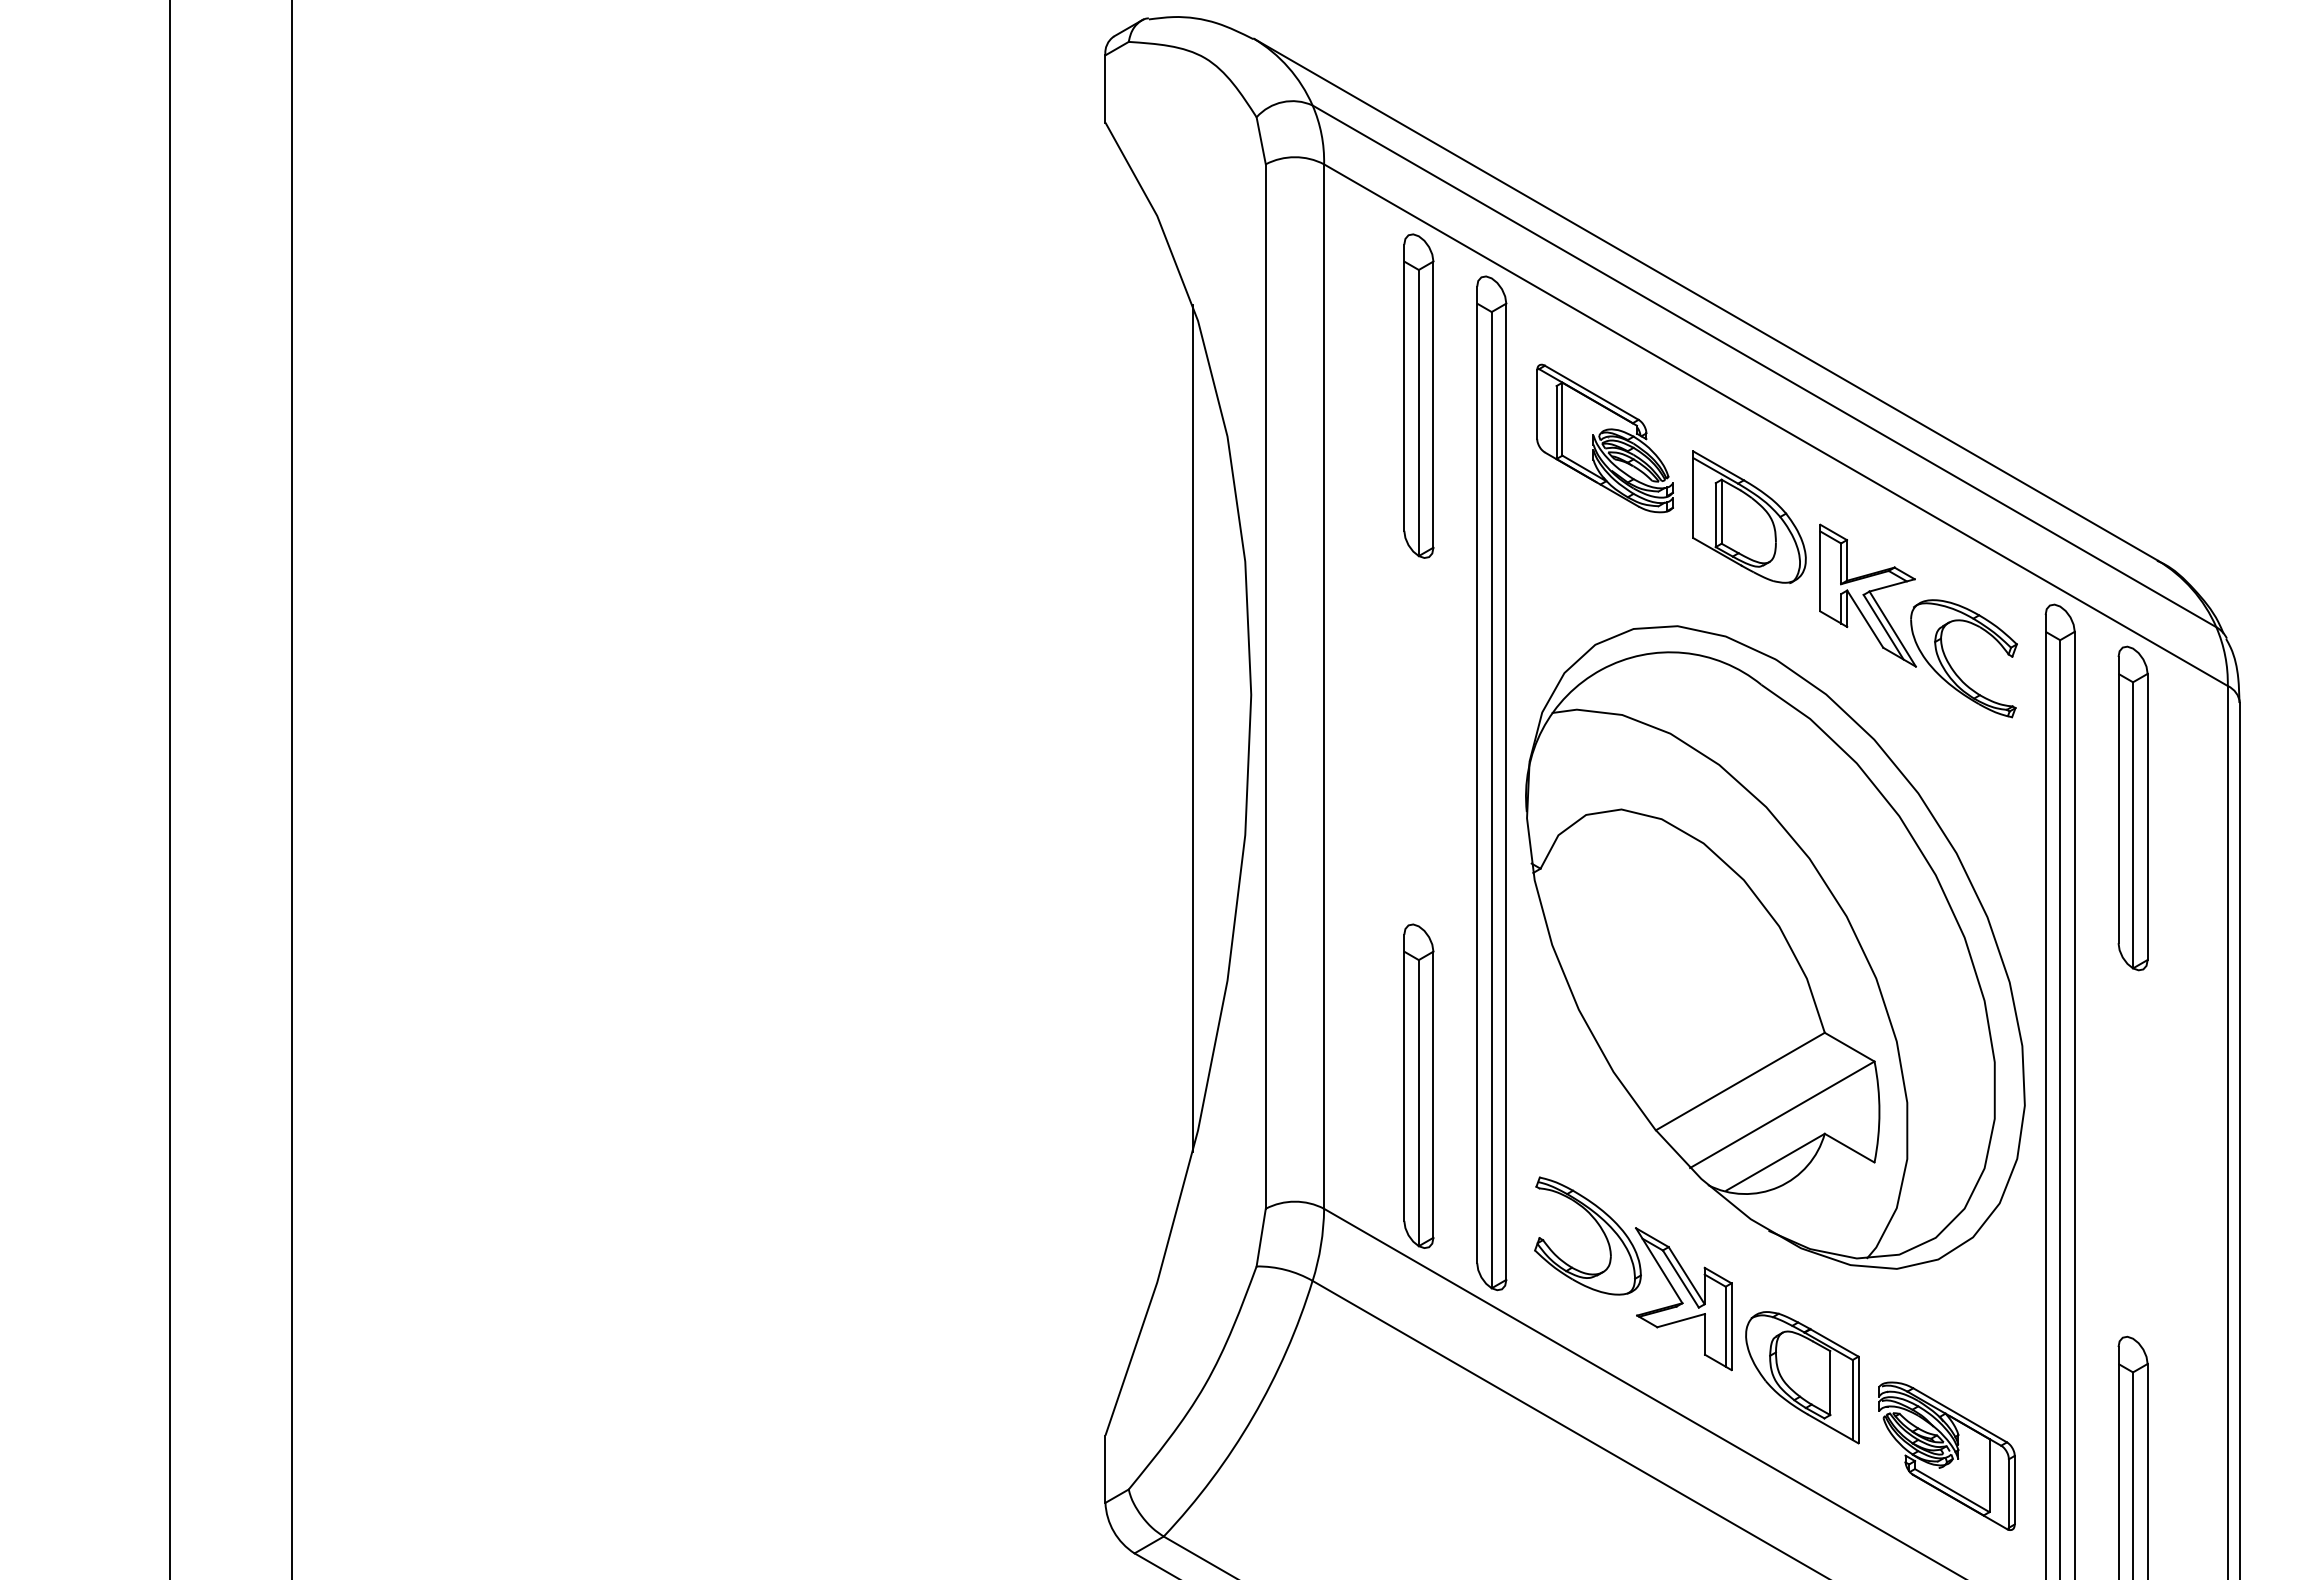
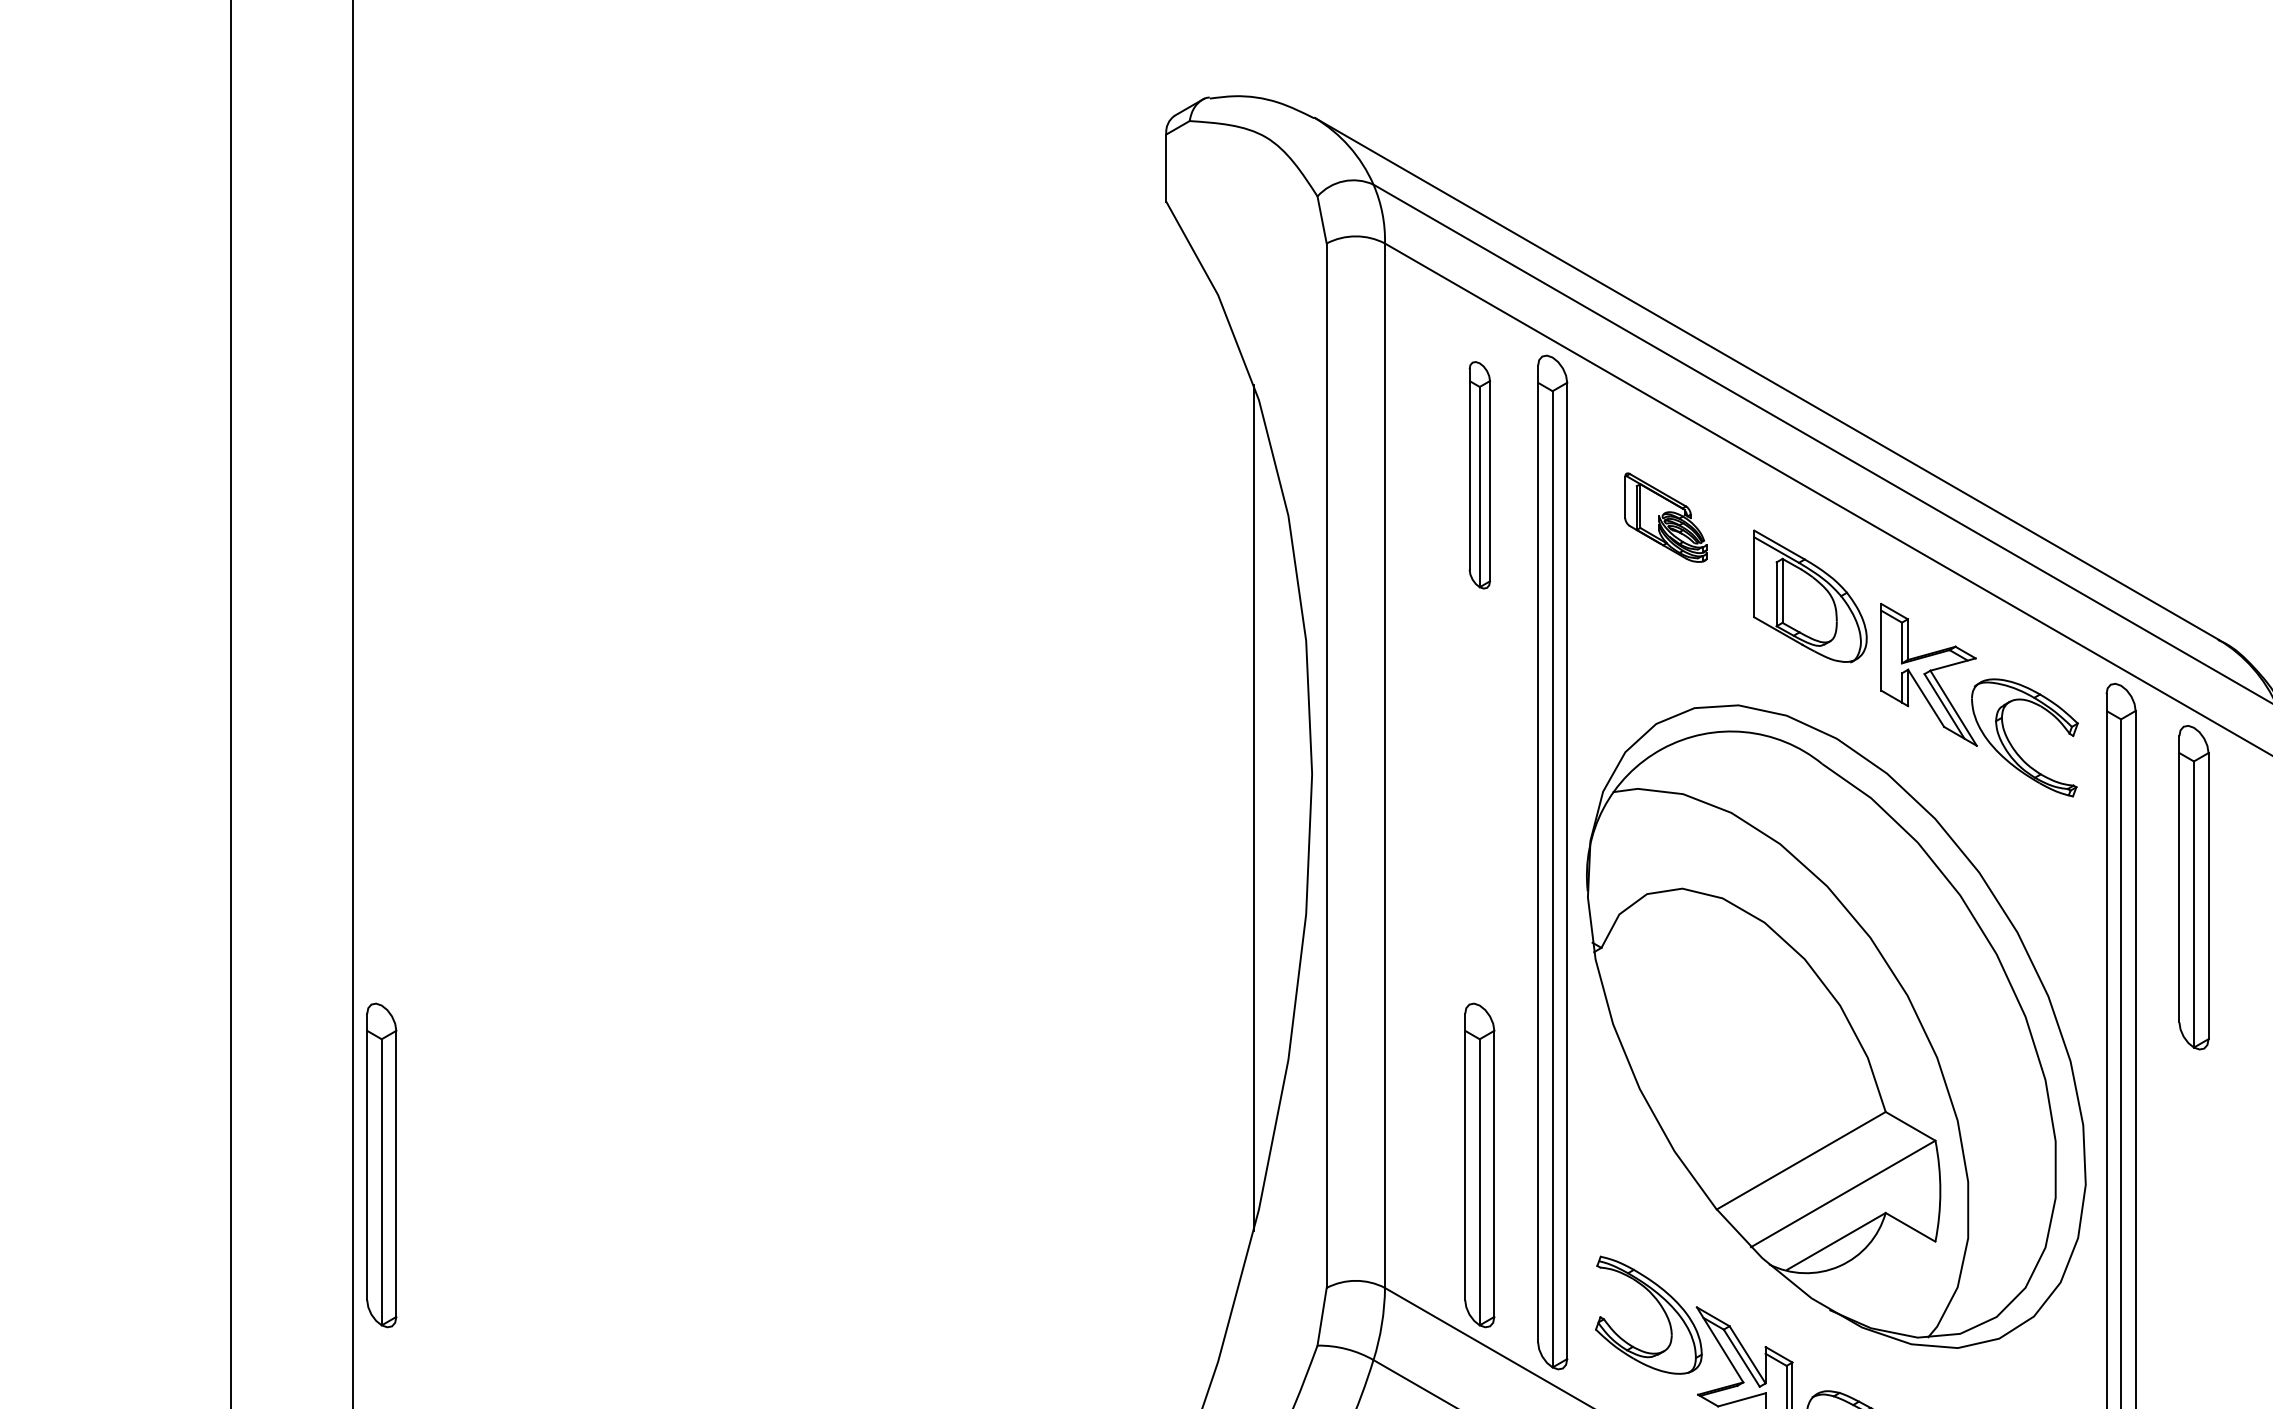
part: (1418, 395) -> (1479, 474), size x0.7
part: (1604, 438) -> (1665, 517), size x0.6
part: (320, 1085) -> (381, 1164), added

